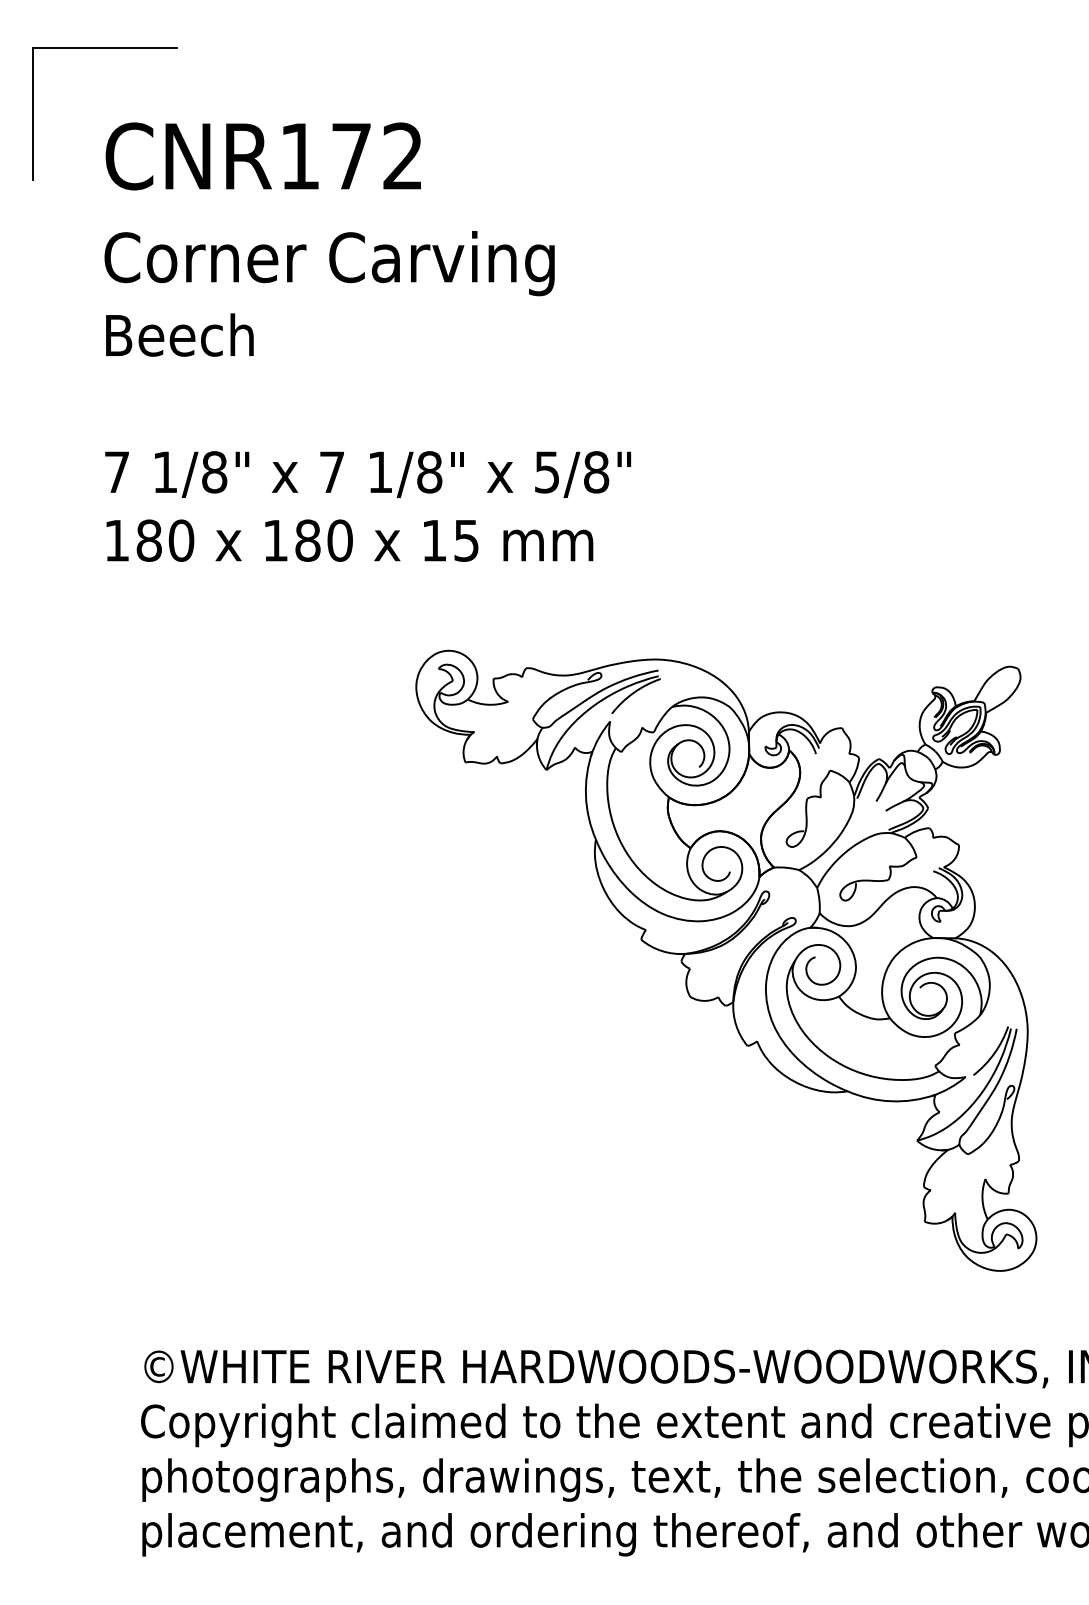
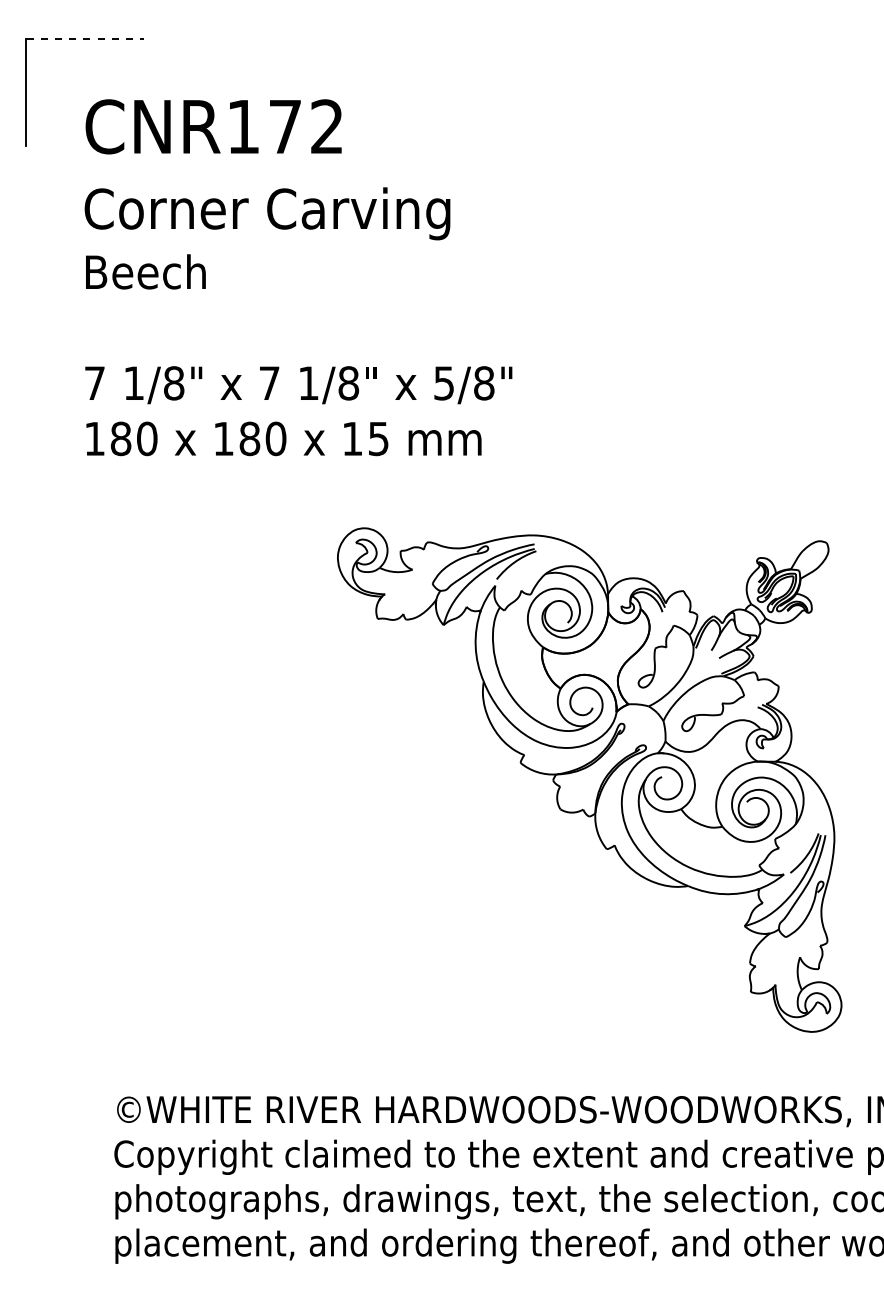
line: (105, 48) -> (85, 39), solid -> dashed

